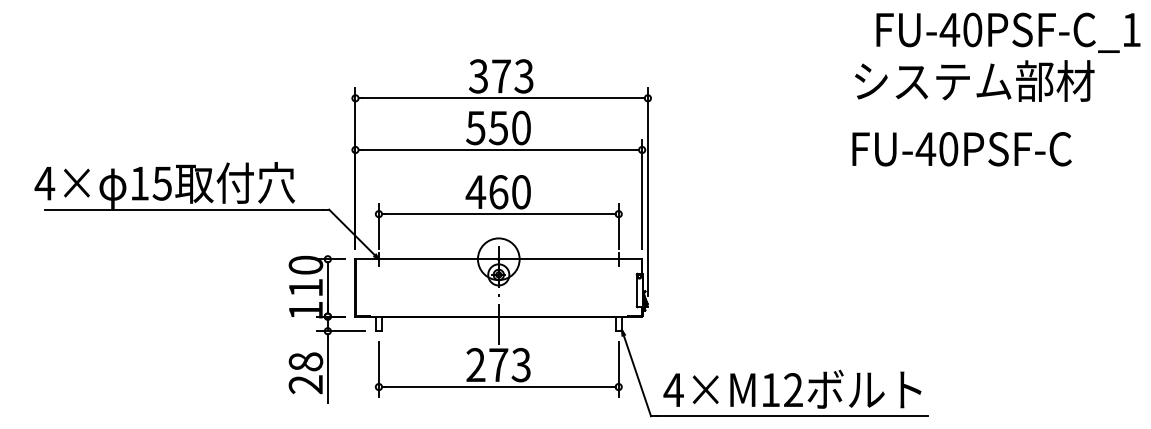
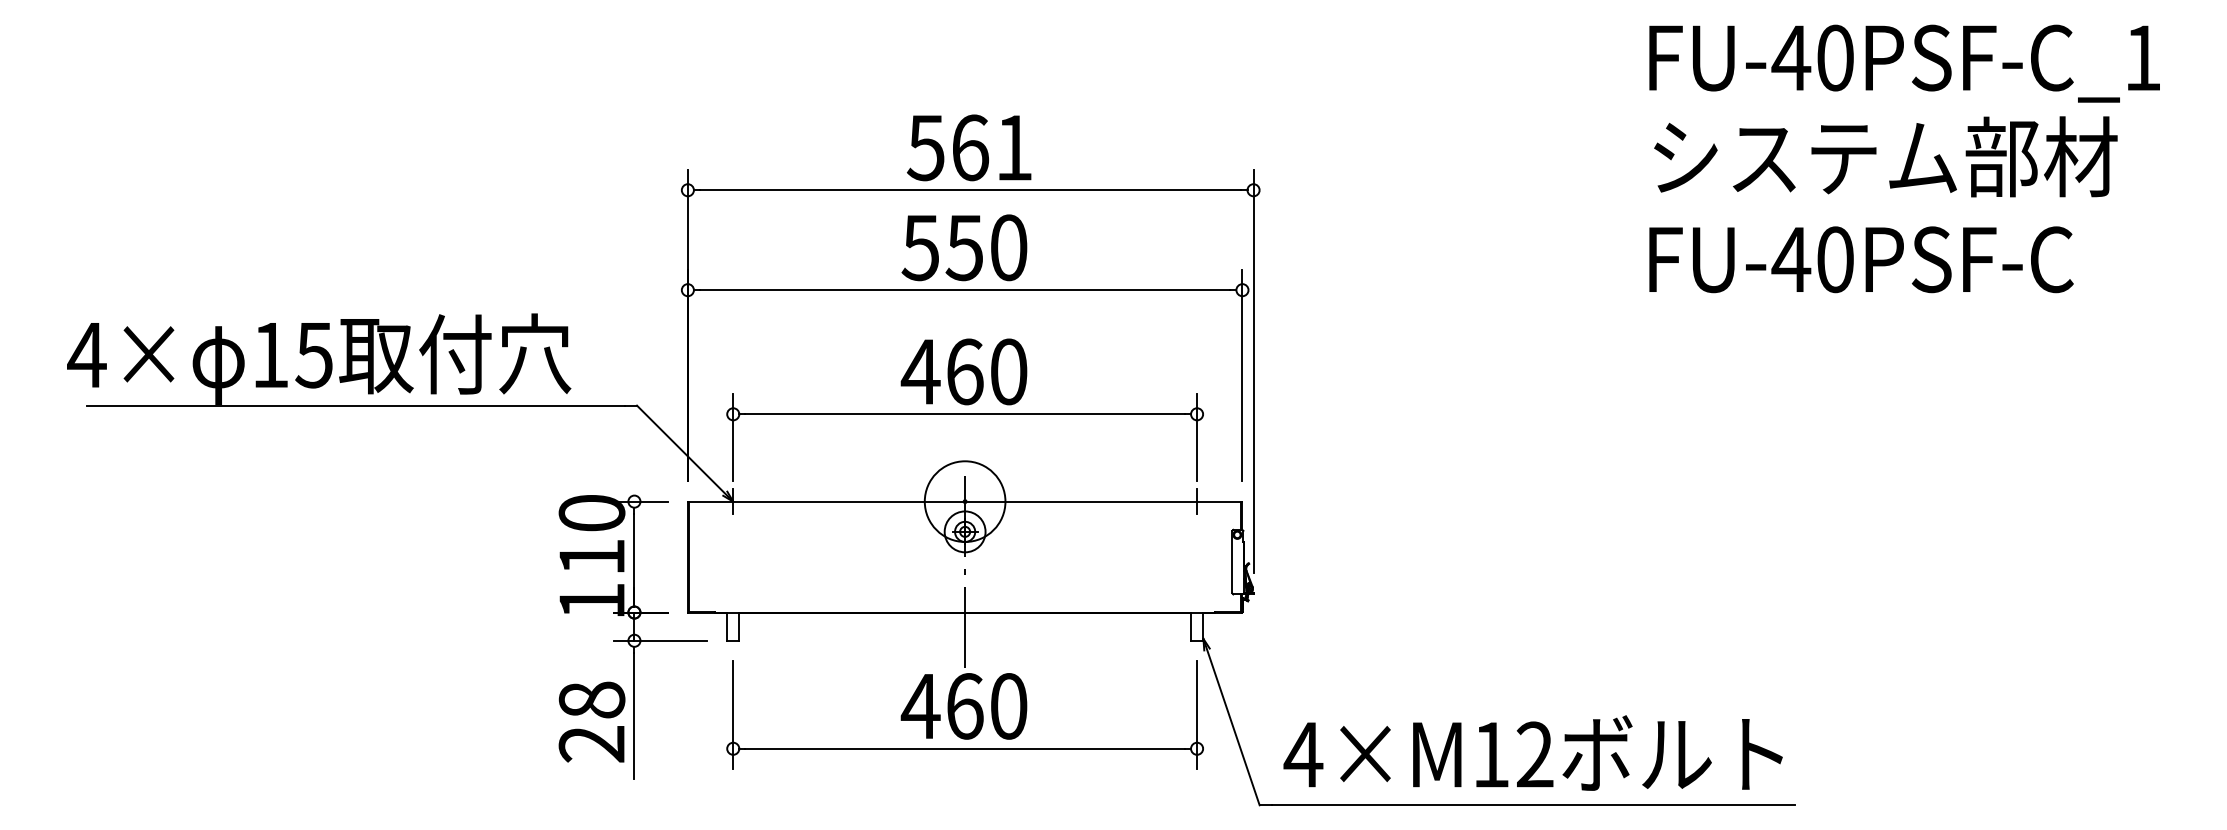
text: (1008, 32) -> (1904, 62), moved
text: (501, 76) -> (970, 148), 373 -> 561
text: (961, 149) -> (1860, 260), moved
text: (497, 364) -> (962, 705), 273 -> 460

